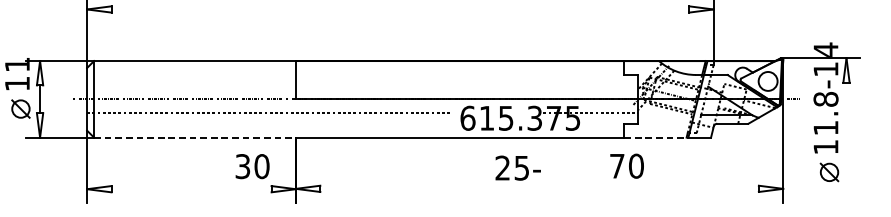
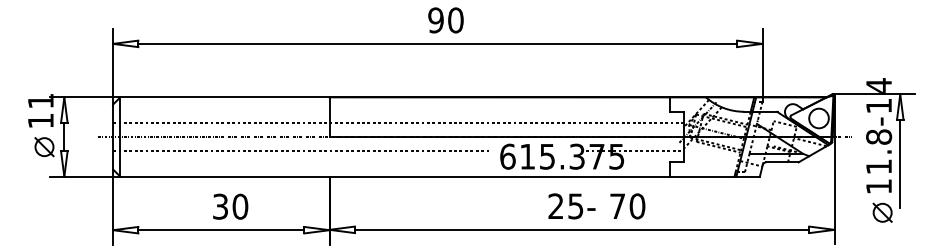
line: (400, 9) -> (437, 43), added
line: (362, 85) -> (398, 122), added
line: (846, 124) -> (900, 163), added
line: (194, 137) -> (224, 176), dashed -> solid
line: (655, 137) -> (702, 176), dashed -> solid
text: (252, 166) -> (230, 206), moved
text: (626, 166) -> (627, 206), moved
text: (517, 168) -> (571, 206), moved
line: (538, 188) -> (581, 229), added
line: (191, 189) -> (221, 230), added

